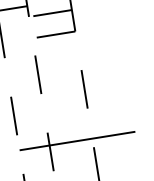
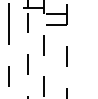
line: (70, 142) -> (55, 83), removed

